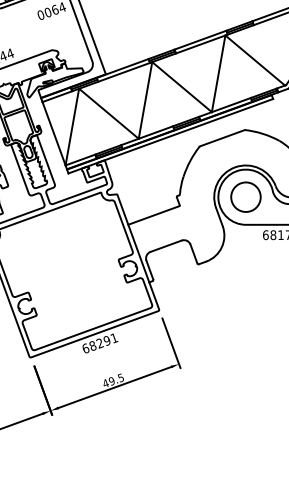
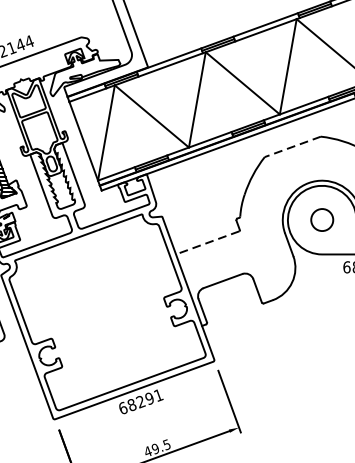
line: (221, 138) -> (291, 147), solid -> dashed
circle: (245, 196) -> (321, 219), size x0.6
line: (153, 215) -> (207, 242), solid -> dashed

